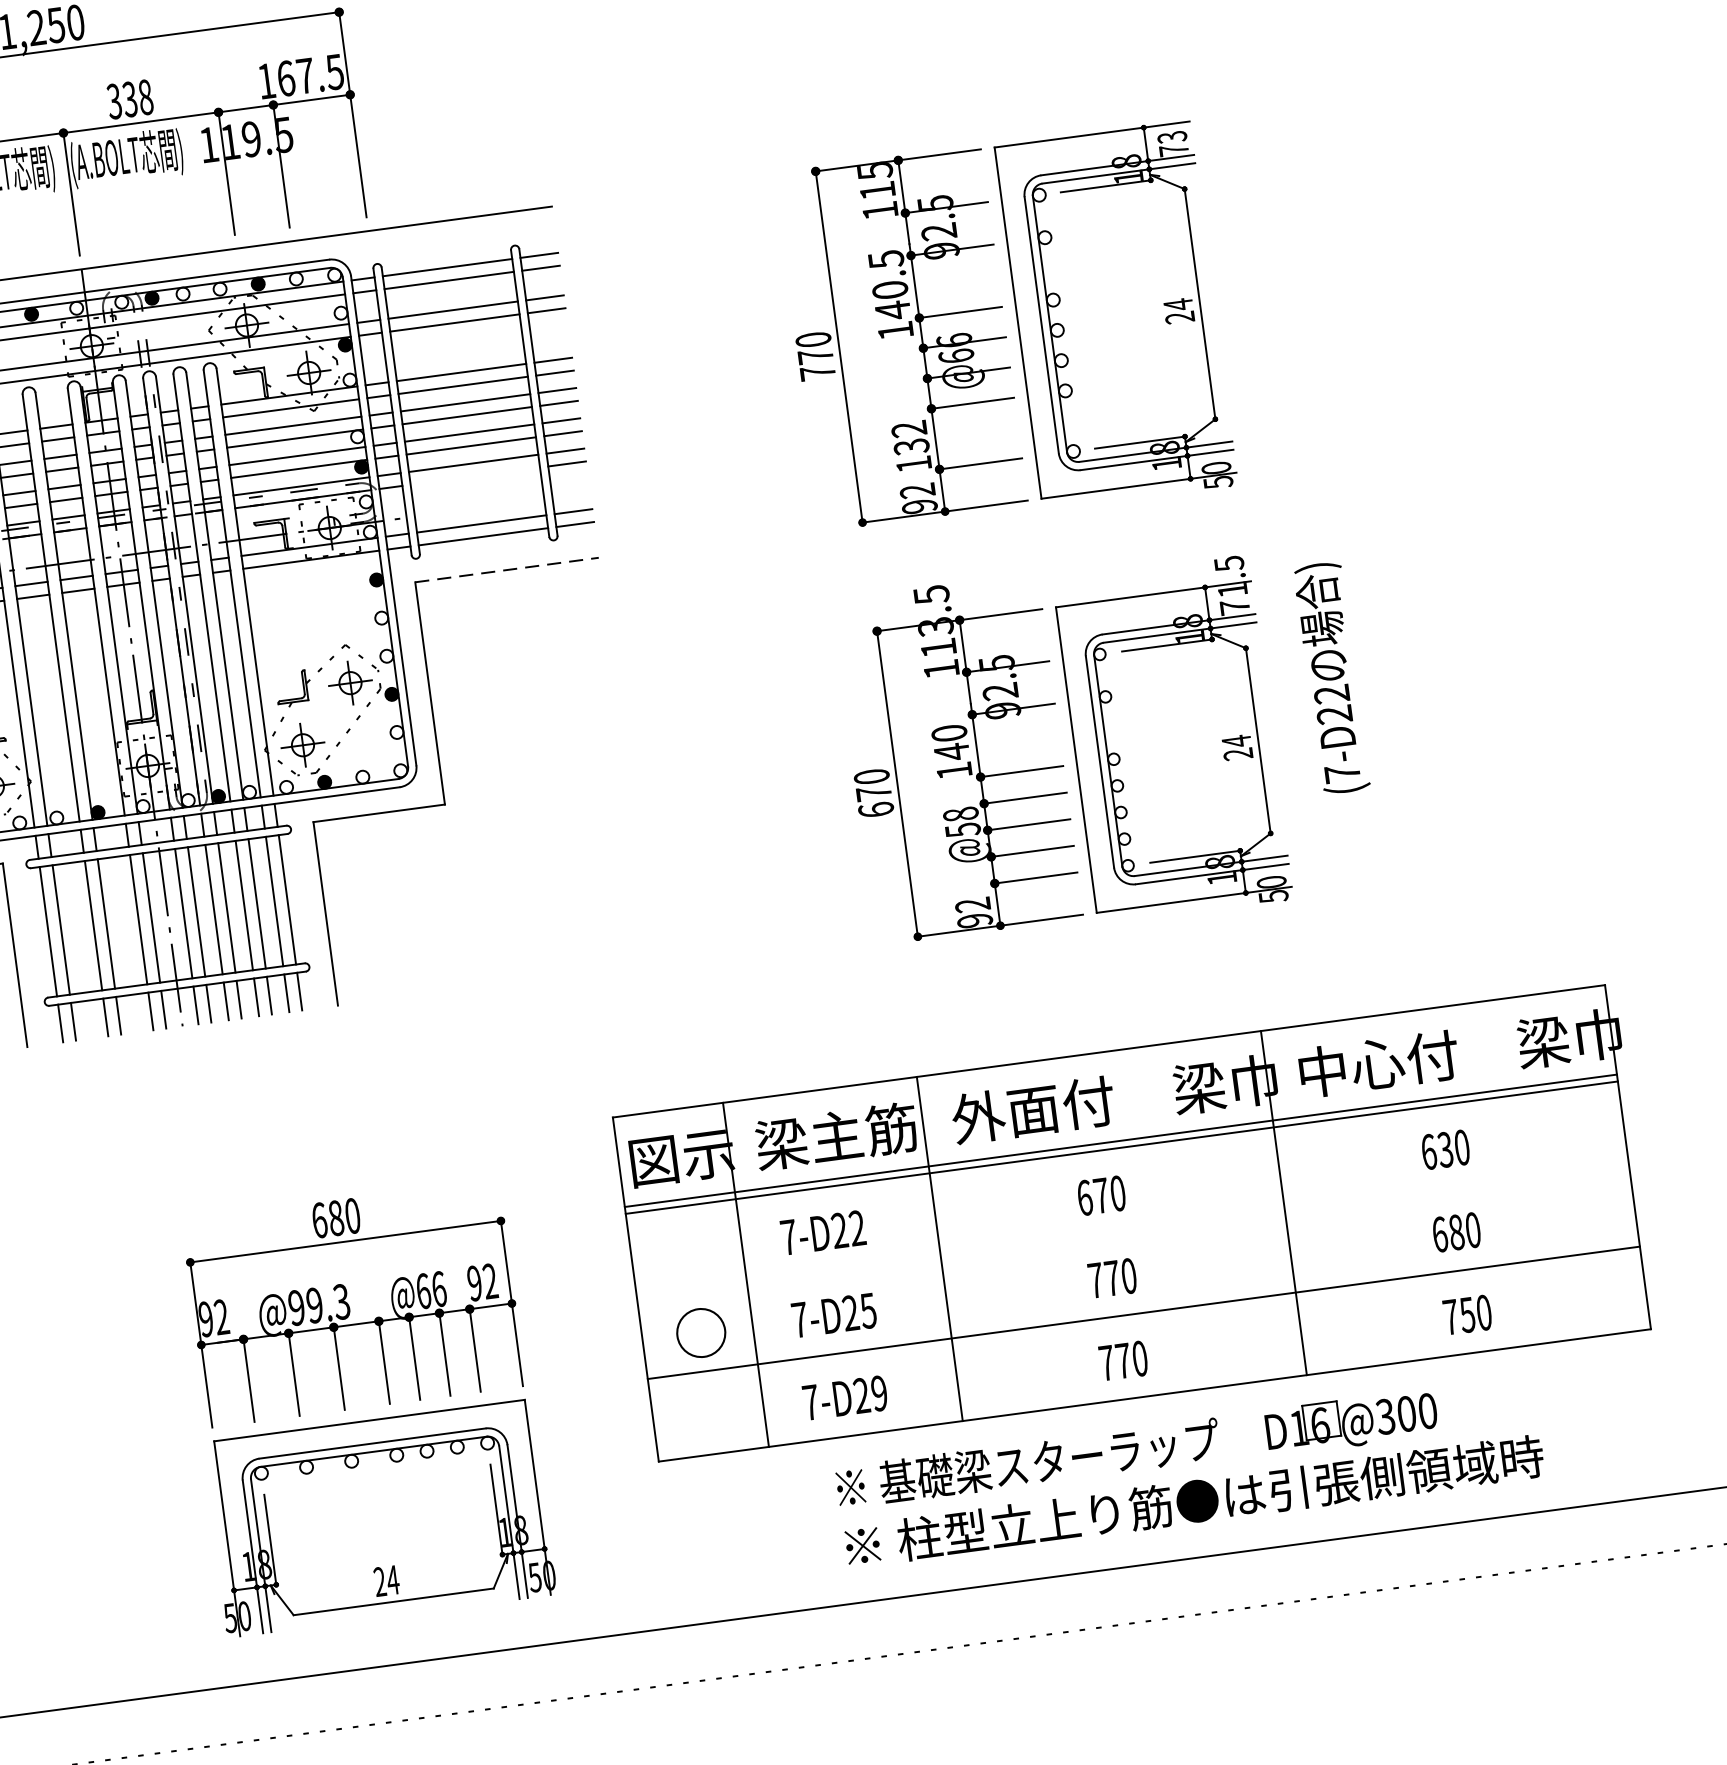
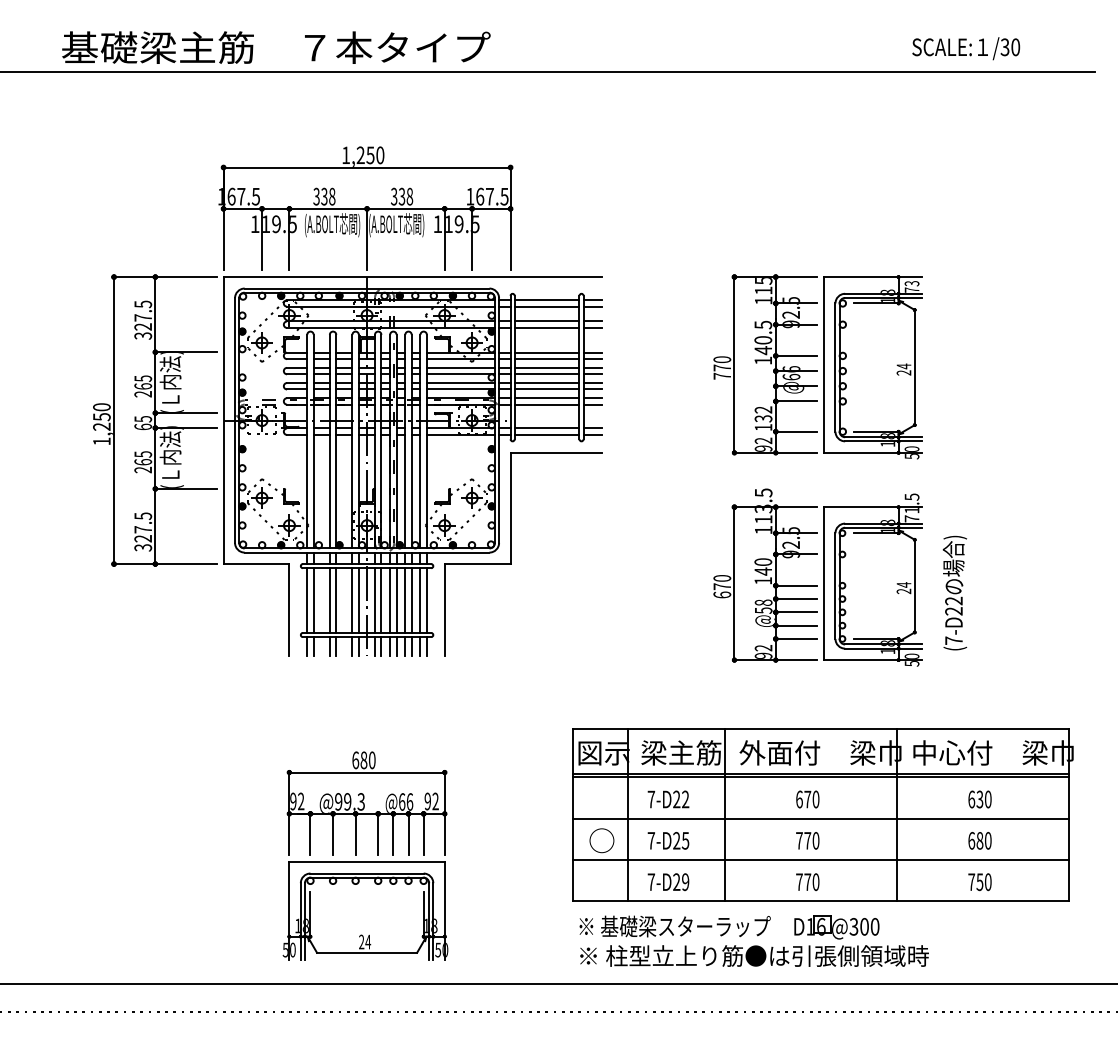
line: (474, 476) -> (546, 404), added
line: (506, 569) -> (556, 452), dashed -> solid
text: (1330, 677) -> (954, 592), moved
line: (1132, 1230) -> (820, 818), added
part: (364, 1407) -> (365, 855), moved
part: (1188, 1470) -> (753, 940), moved

